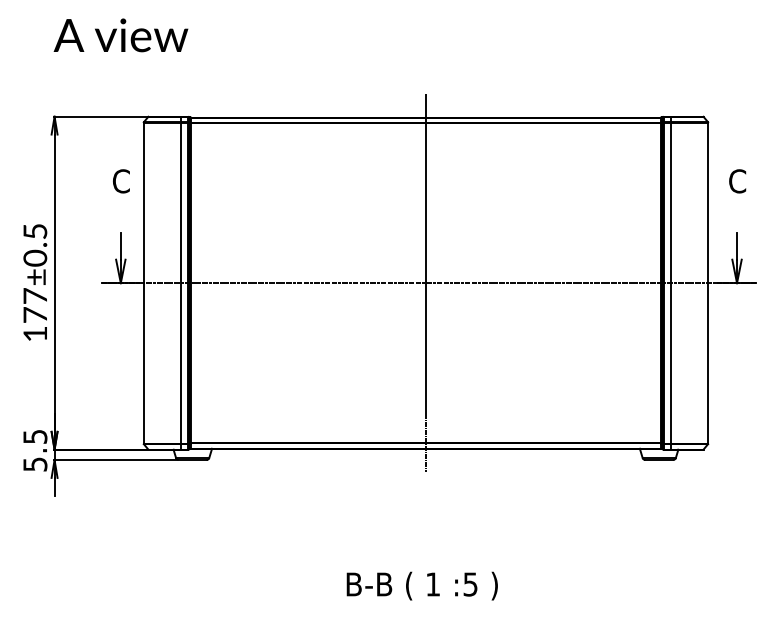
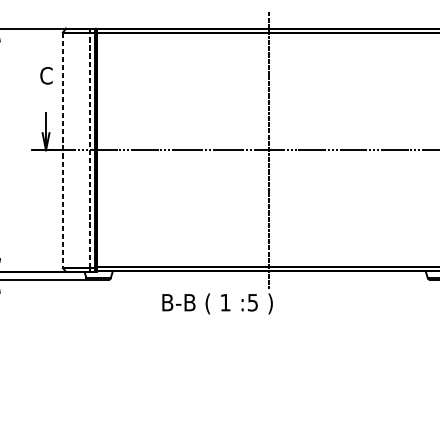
line: (143, 283) -> (62, 150), solid -> dashed
line: (181, 283) -> (90, 150), solid -> dashed
text: (421, 585) -> (217, 303), moved

